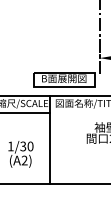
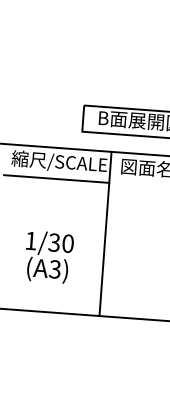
text: (24, 160) -> (54, 269), (A2) -> (A3)

